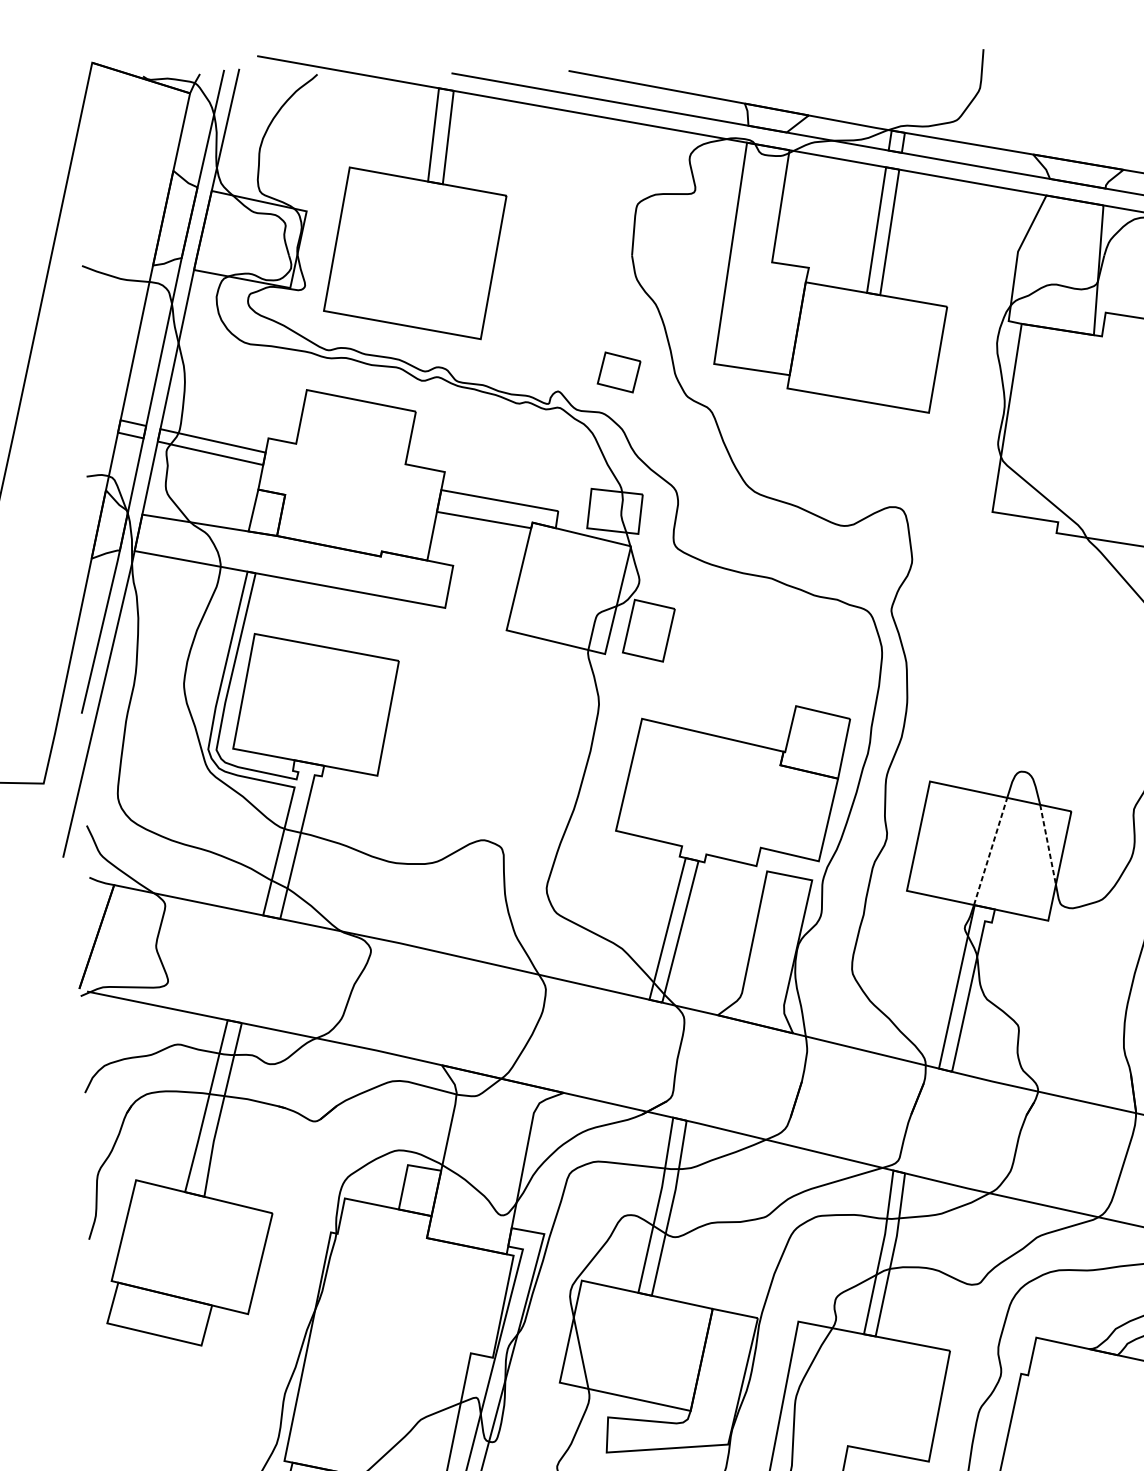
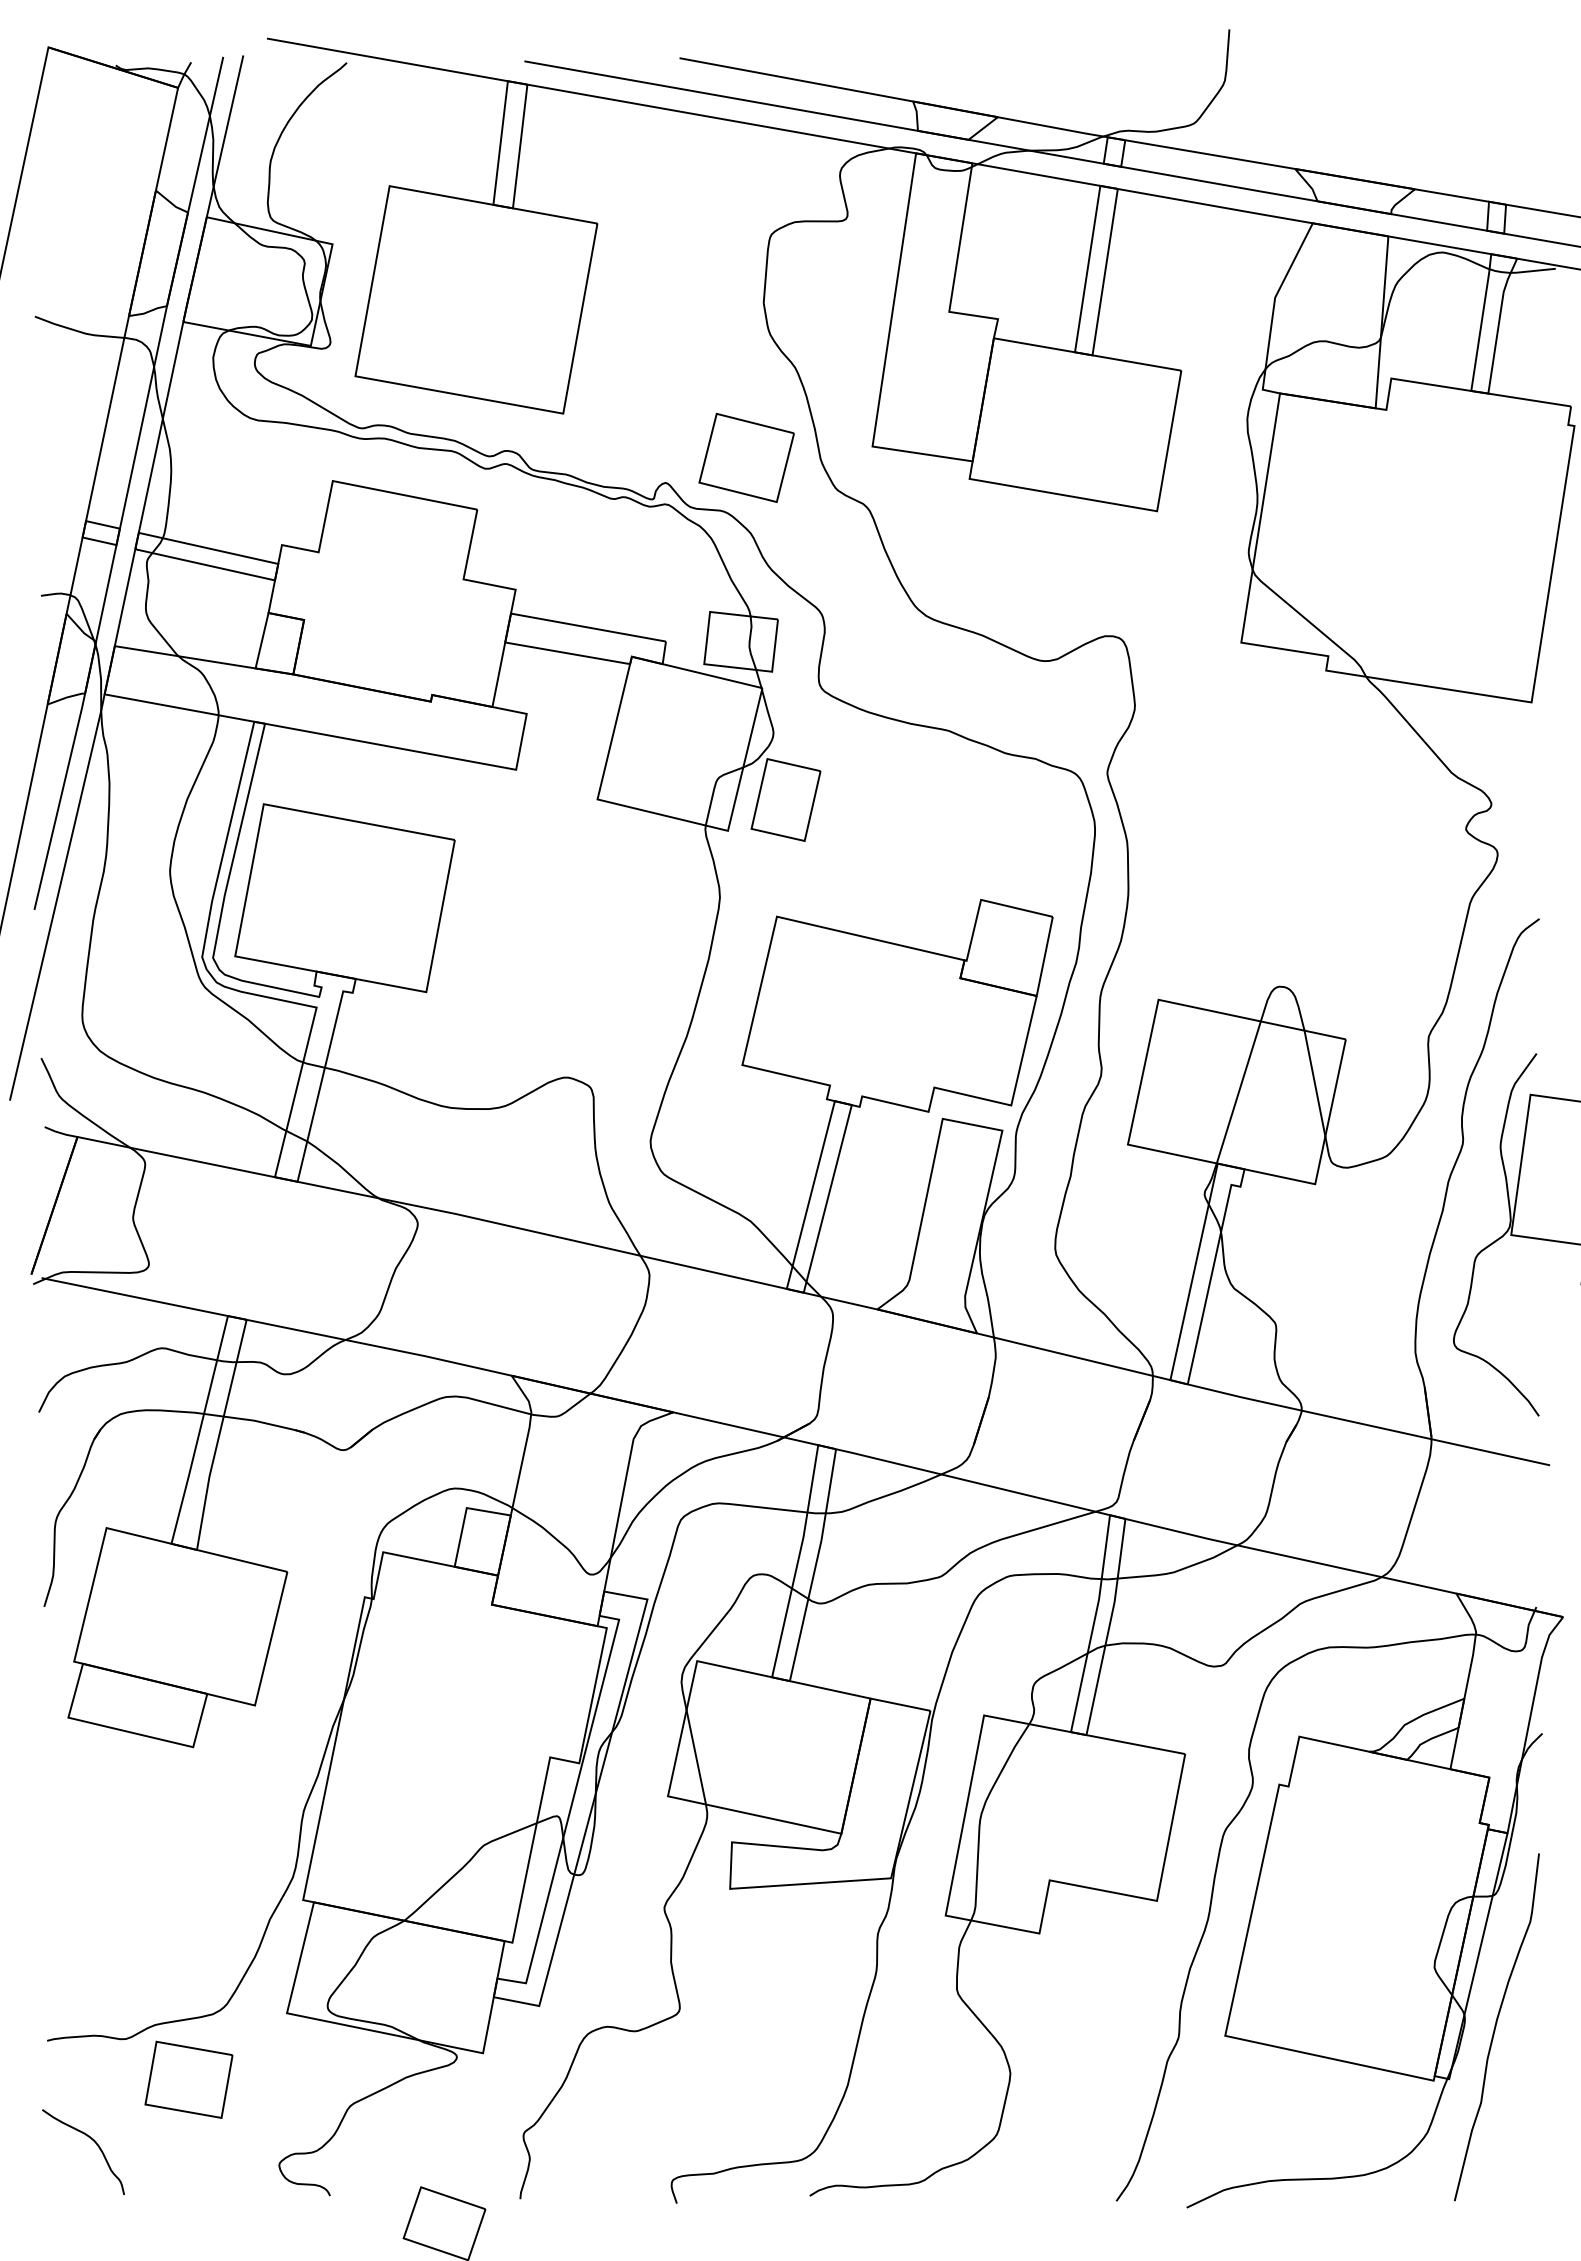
part: (619, 372) -> (746, 457), size x1.67
line: (1047, 844) -> (1314, 1083), dashed -> solid
line: (990, 850) -> (1238, 1091), dashed -> solid

